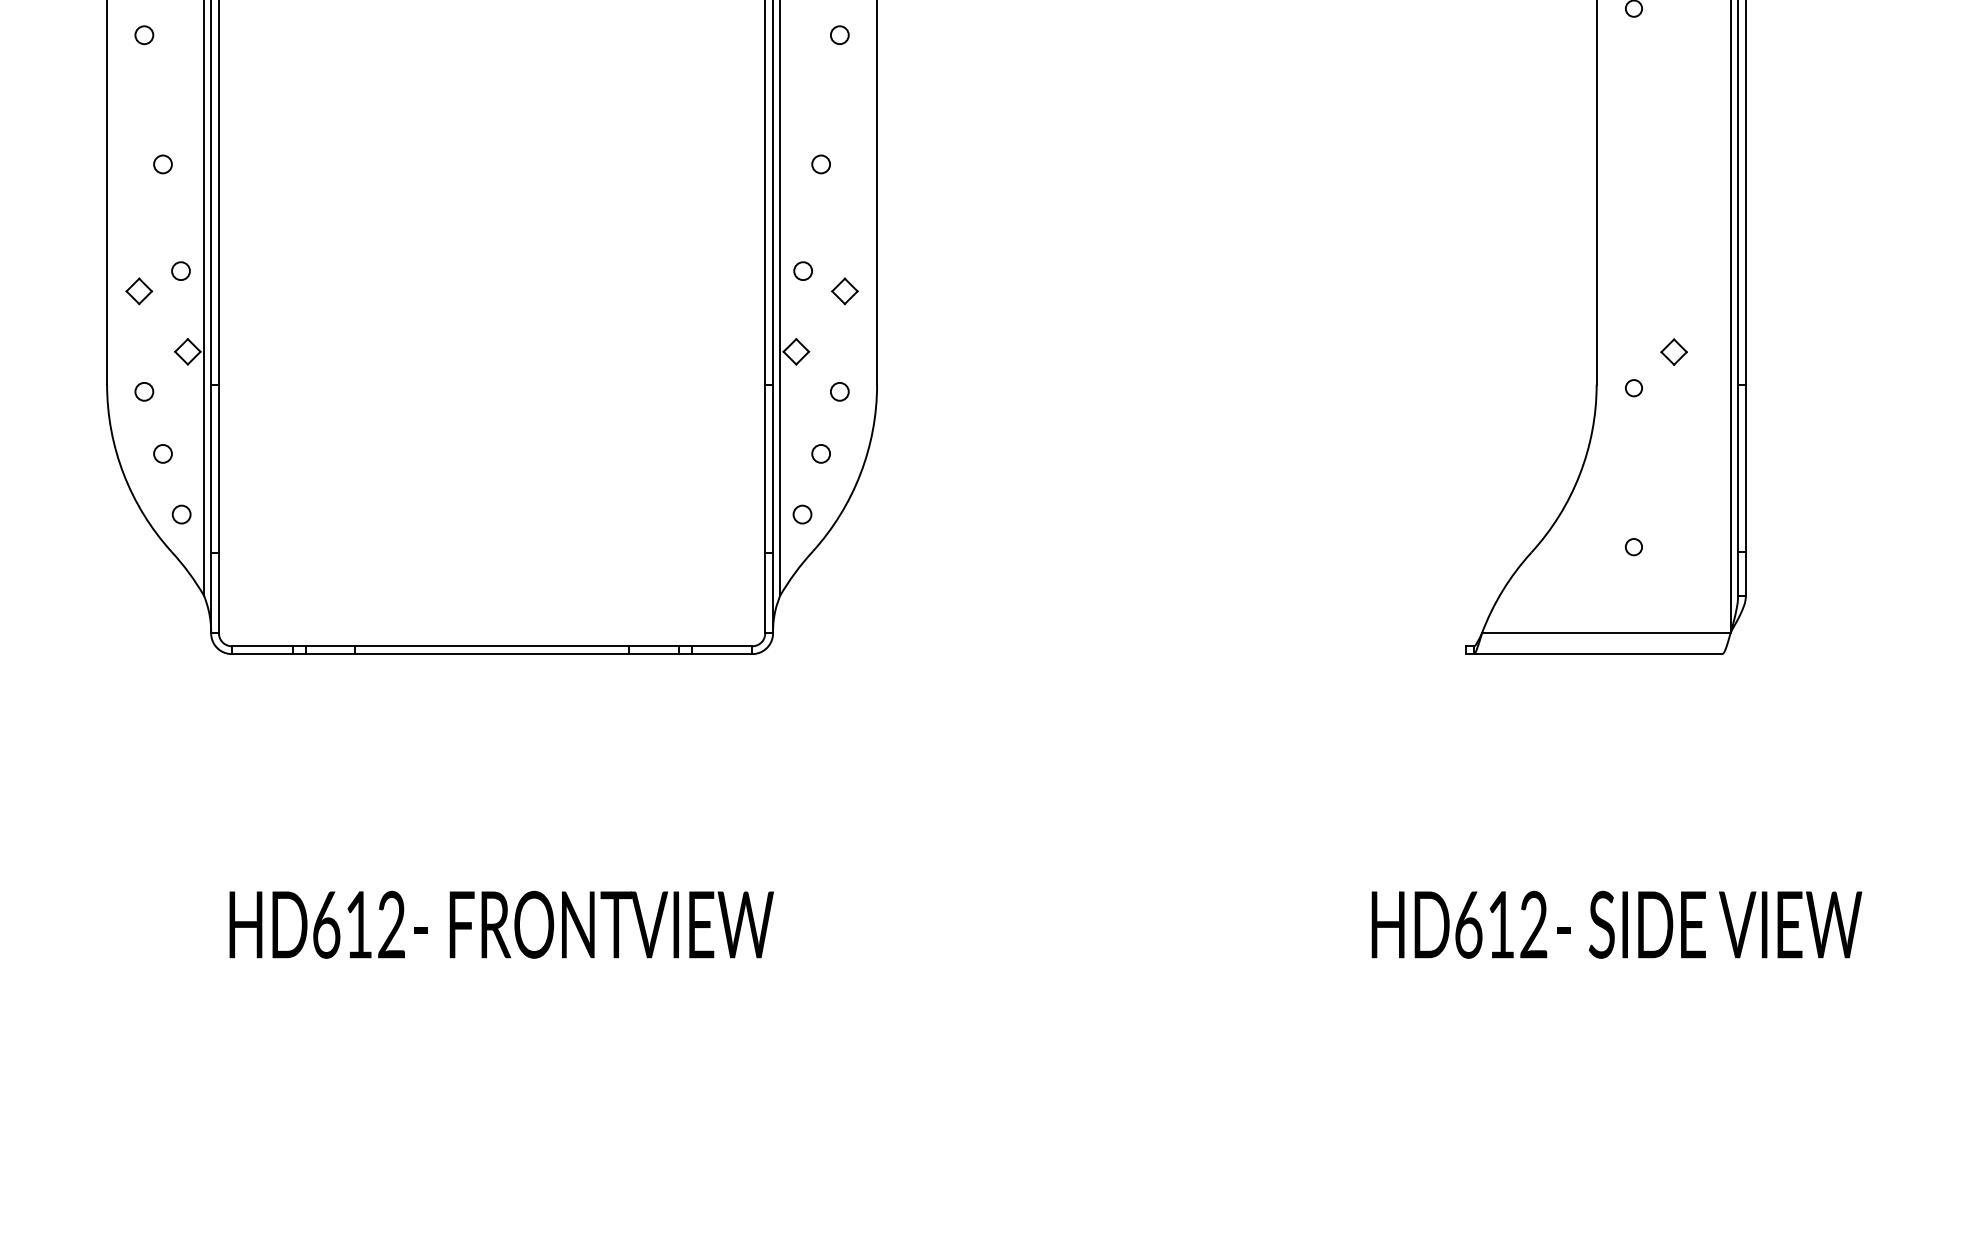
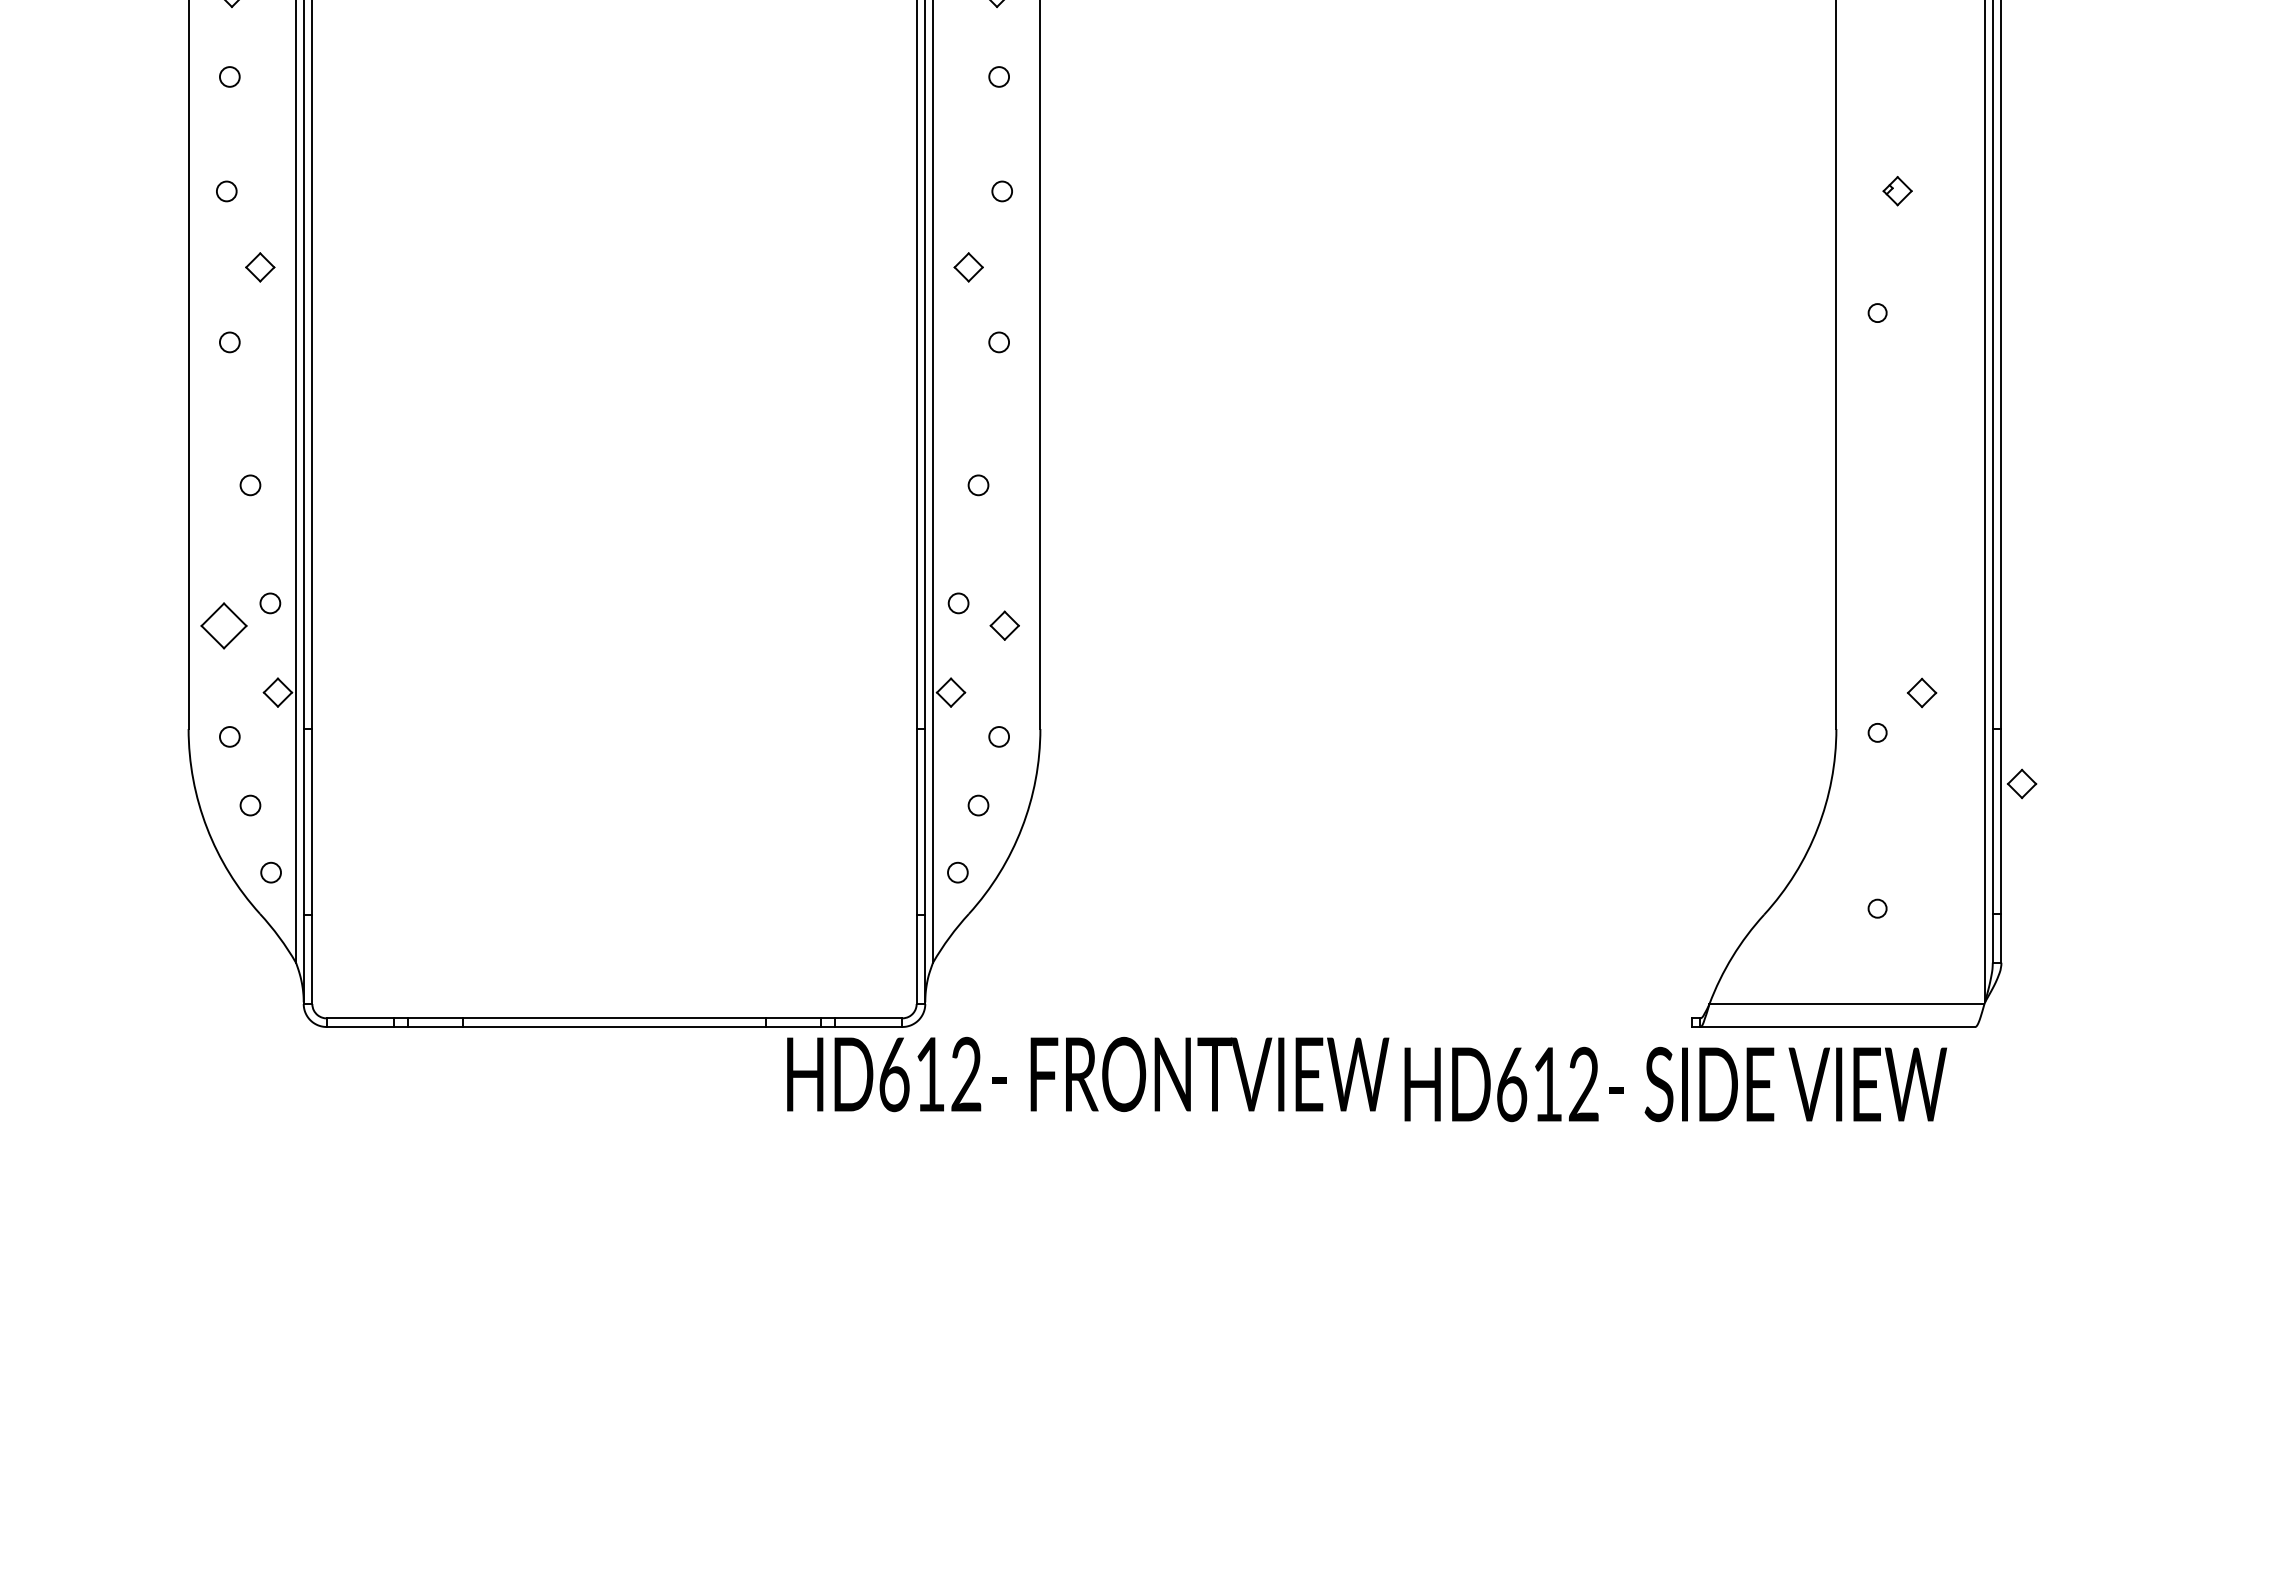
part: (139, 291) -> (224, 625), size x1.6
part: (1764, 433) -> (2022, 783), added
text: (502, 924) -> (1088, 1074), moved
text: (1616, 924) -> (1675, 1084), moved

